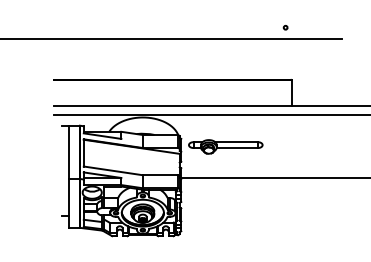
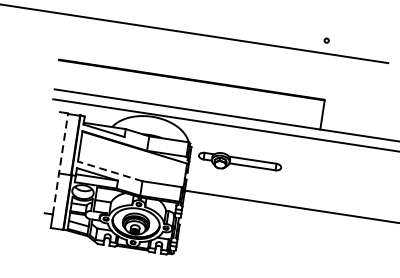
line: (68, 170) -> (60, 163), solid -> dashed
line: (113, 170) -> (110, 170), solid -> dashed

